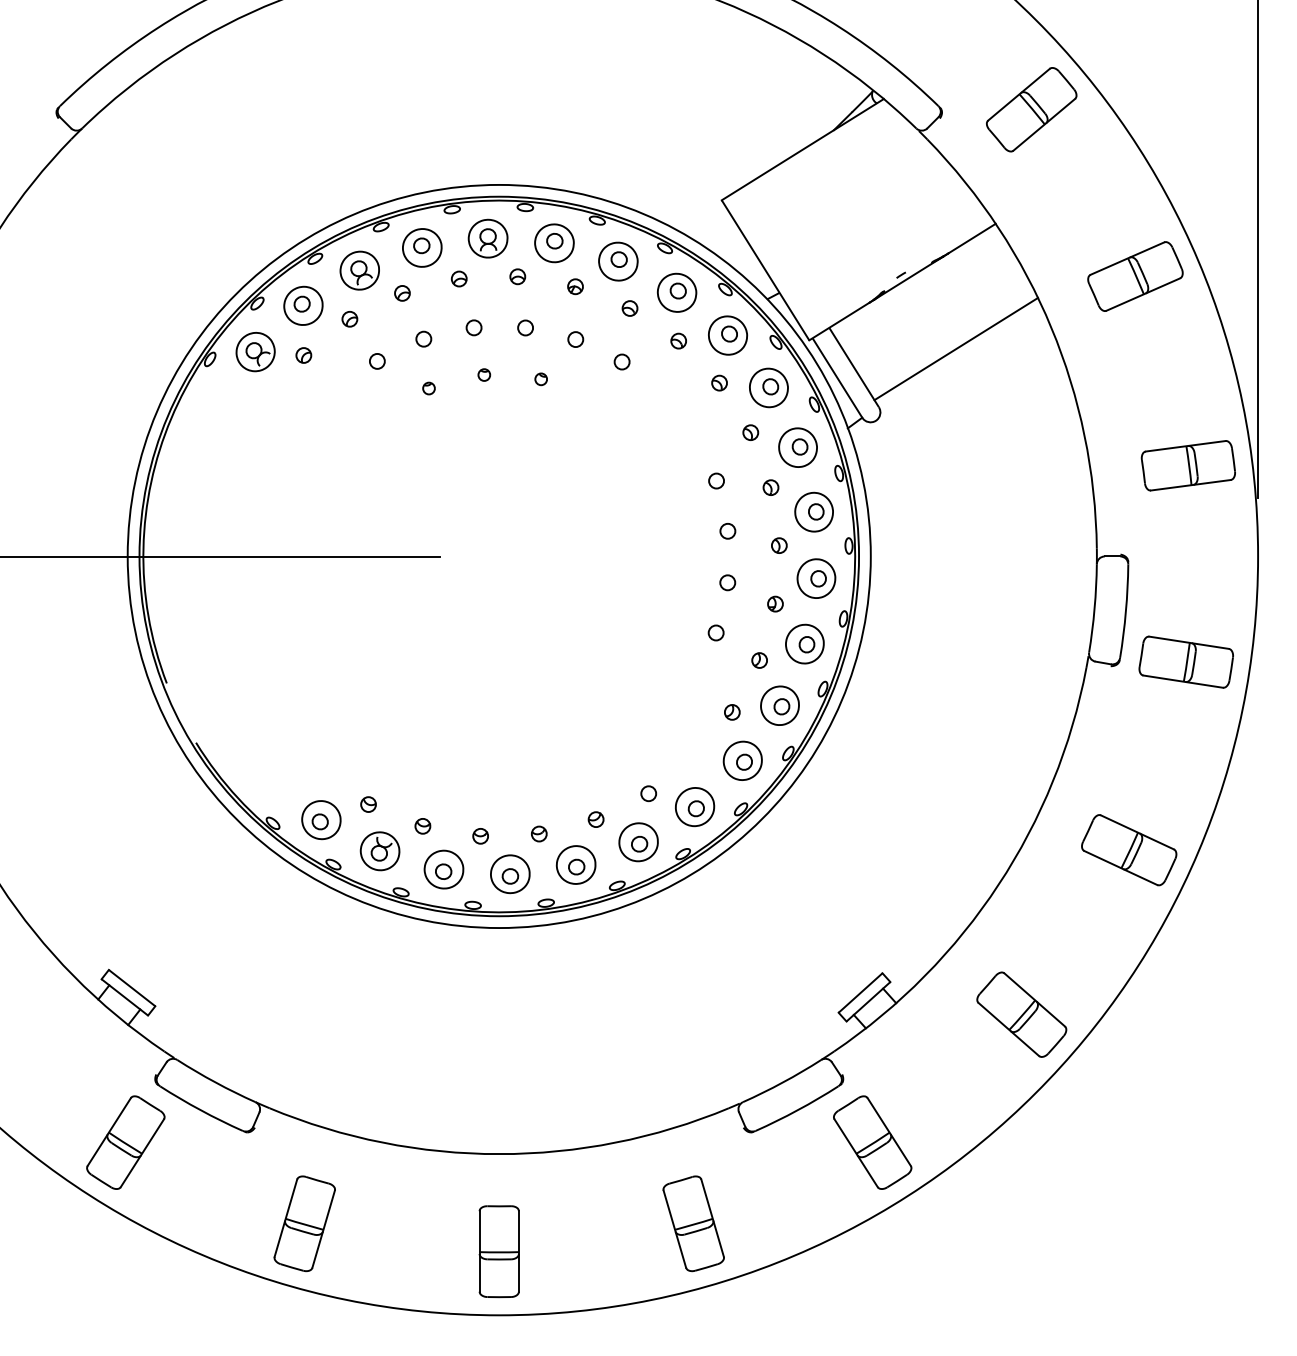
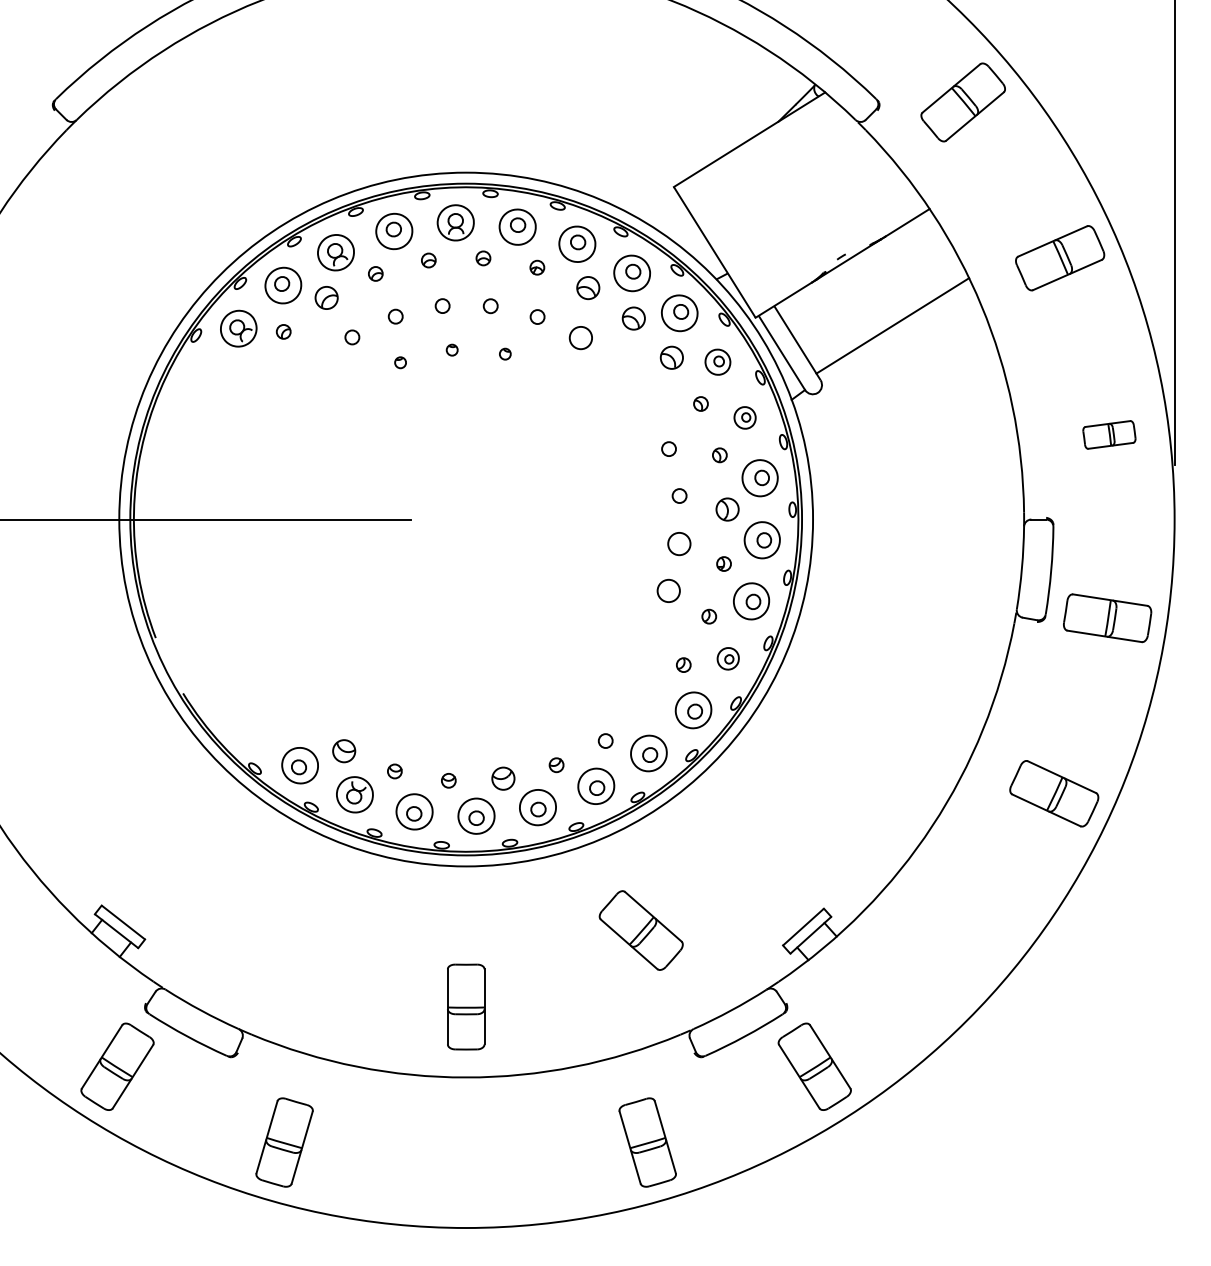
part: (629, 308) -> (587, 288), size x1.6
part: (349, 319) -> (326, 298), size x1.6
part: (678, 340) -> (633, 317), size x1.6
circle: (621, 361) -> (580, 337), size x1.6
part: (719, 382) -> (671, 357), size x1.6
part: (768, 387) -> (717, 361), size x0.7
part: (797, 447) -> (744, 417), size x0.6
part: (1187, 465) -> (1108, 434), size x0.6
part: (779, 545) -> (727, 509), size x1.6
circle: (727, 582) -> (679, 543), size x1.6
circle: (715, 632) -> (668, 590), size x1.6
part: (779, 705) -> (727, 658), size x0.6
part: (368, 804) -> (344, 751), size x1.6
part: (539, 833) -> (503, 778), size x1.6
part: (1021, 1014) -> (640, 930), moved
part: (498, 1251) -> (465, 1006), moved

